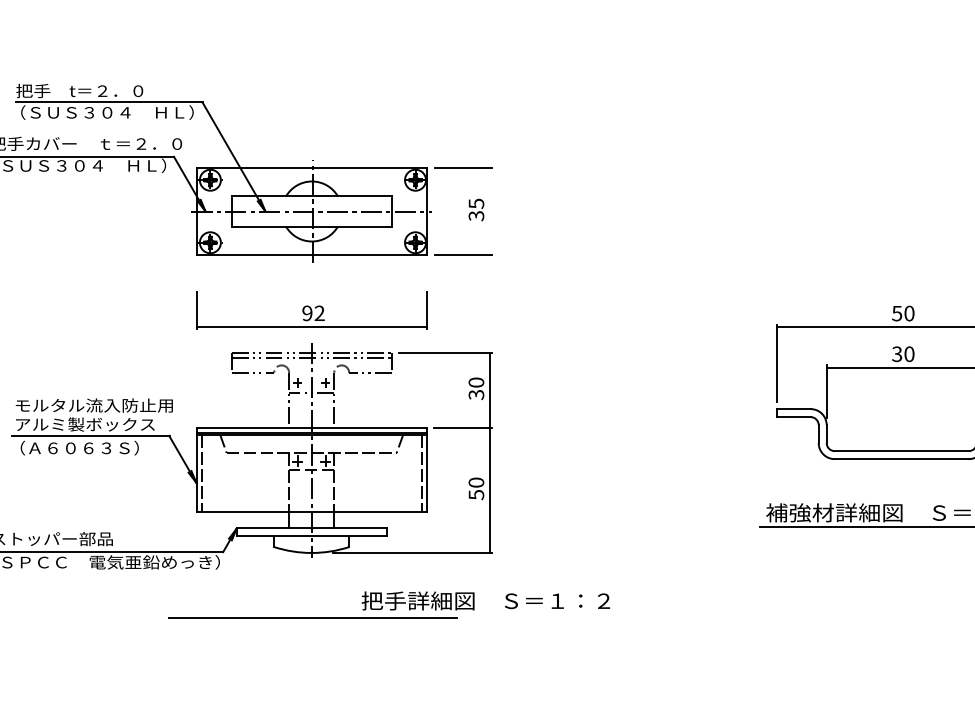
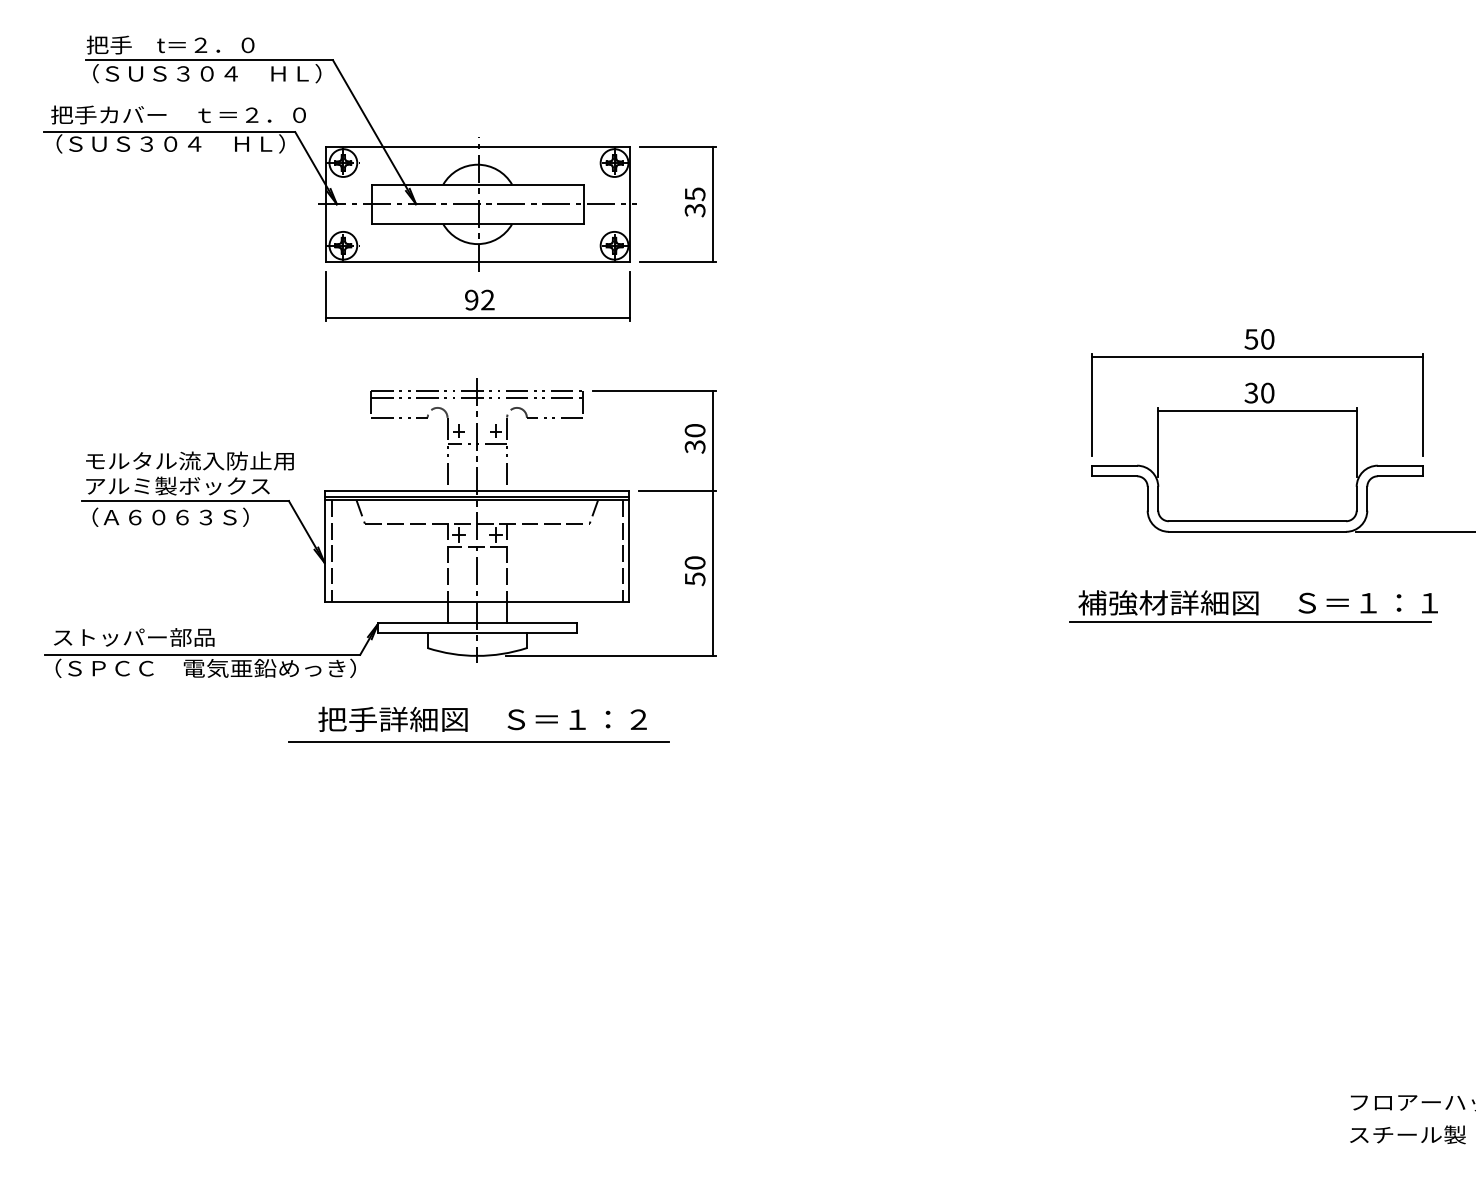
line: (489, 211) -> (712, 204), added
part: (311, 310) -> (477, 296), moved
text: (485, 600) -> (482, 718), moved

